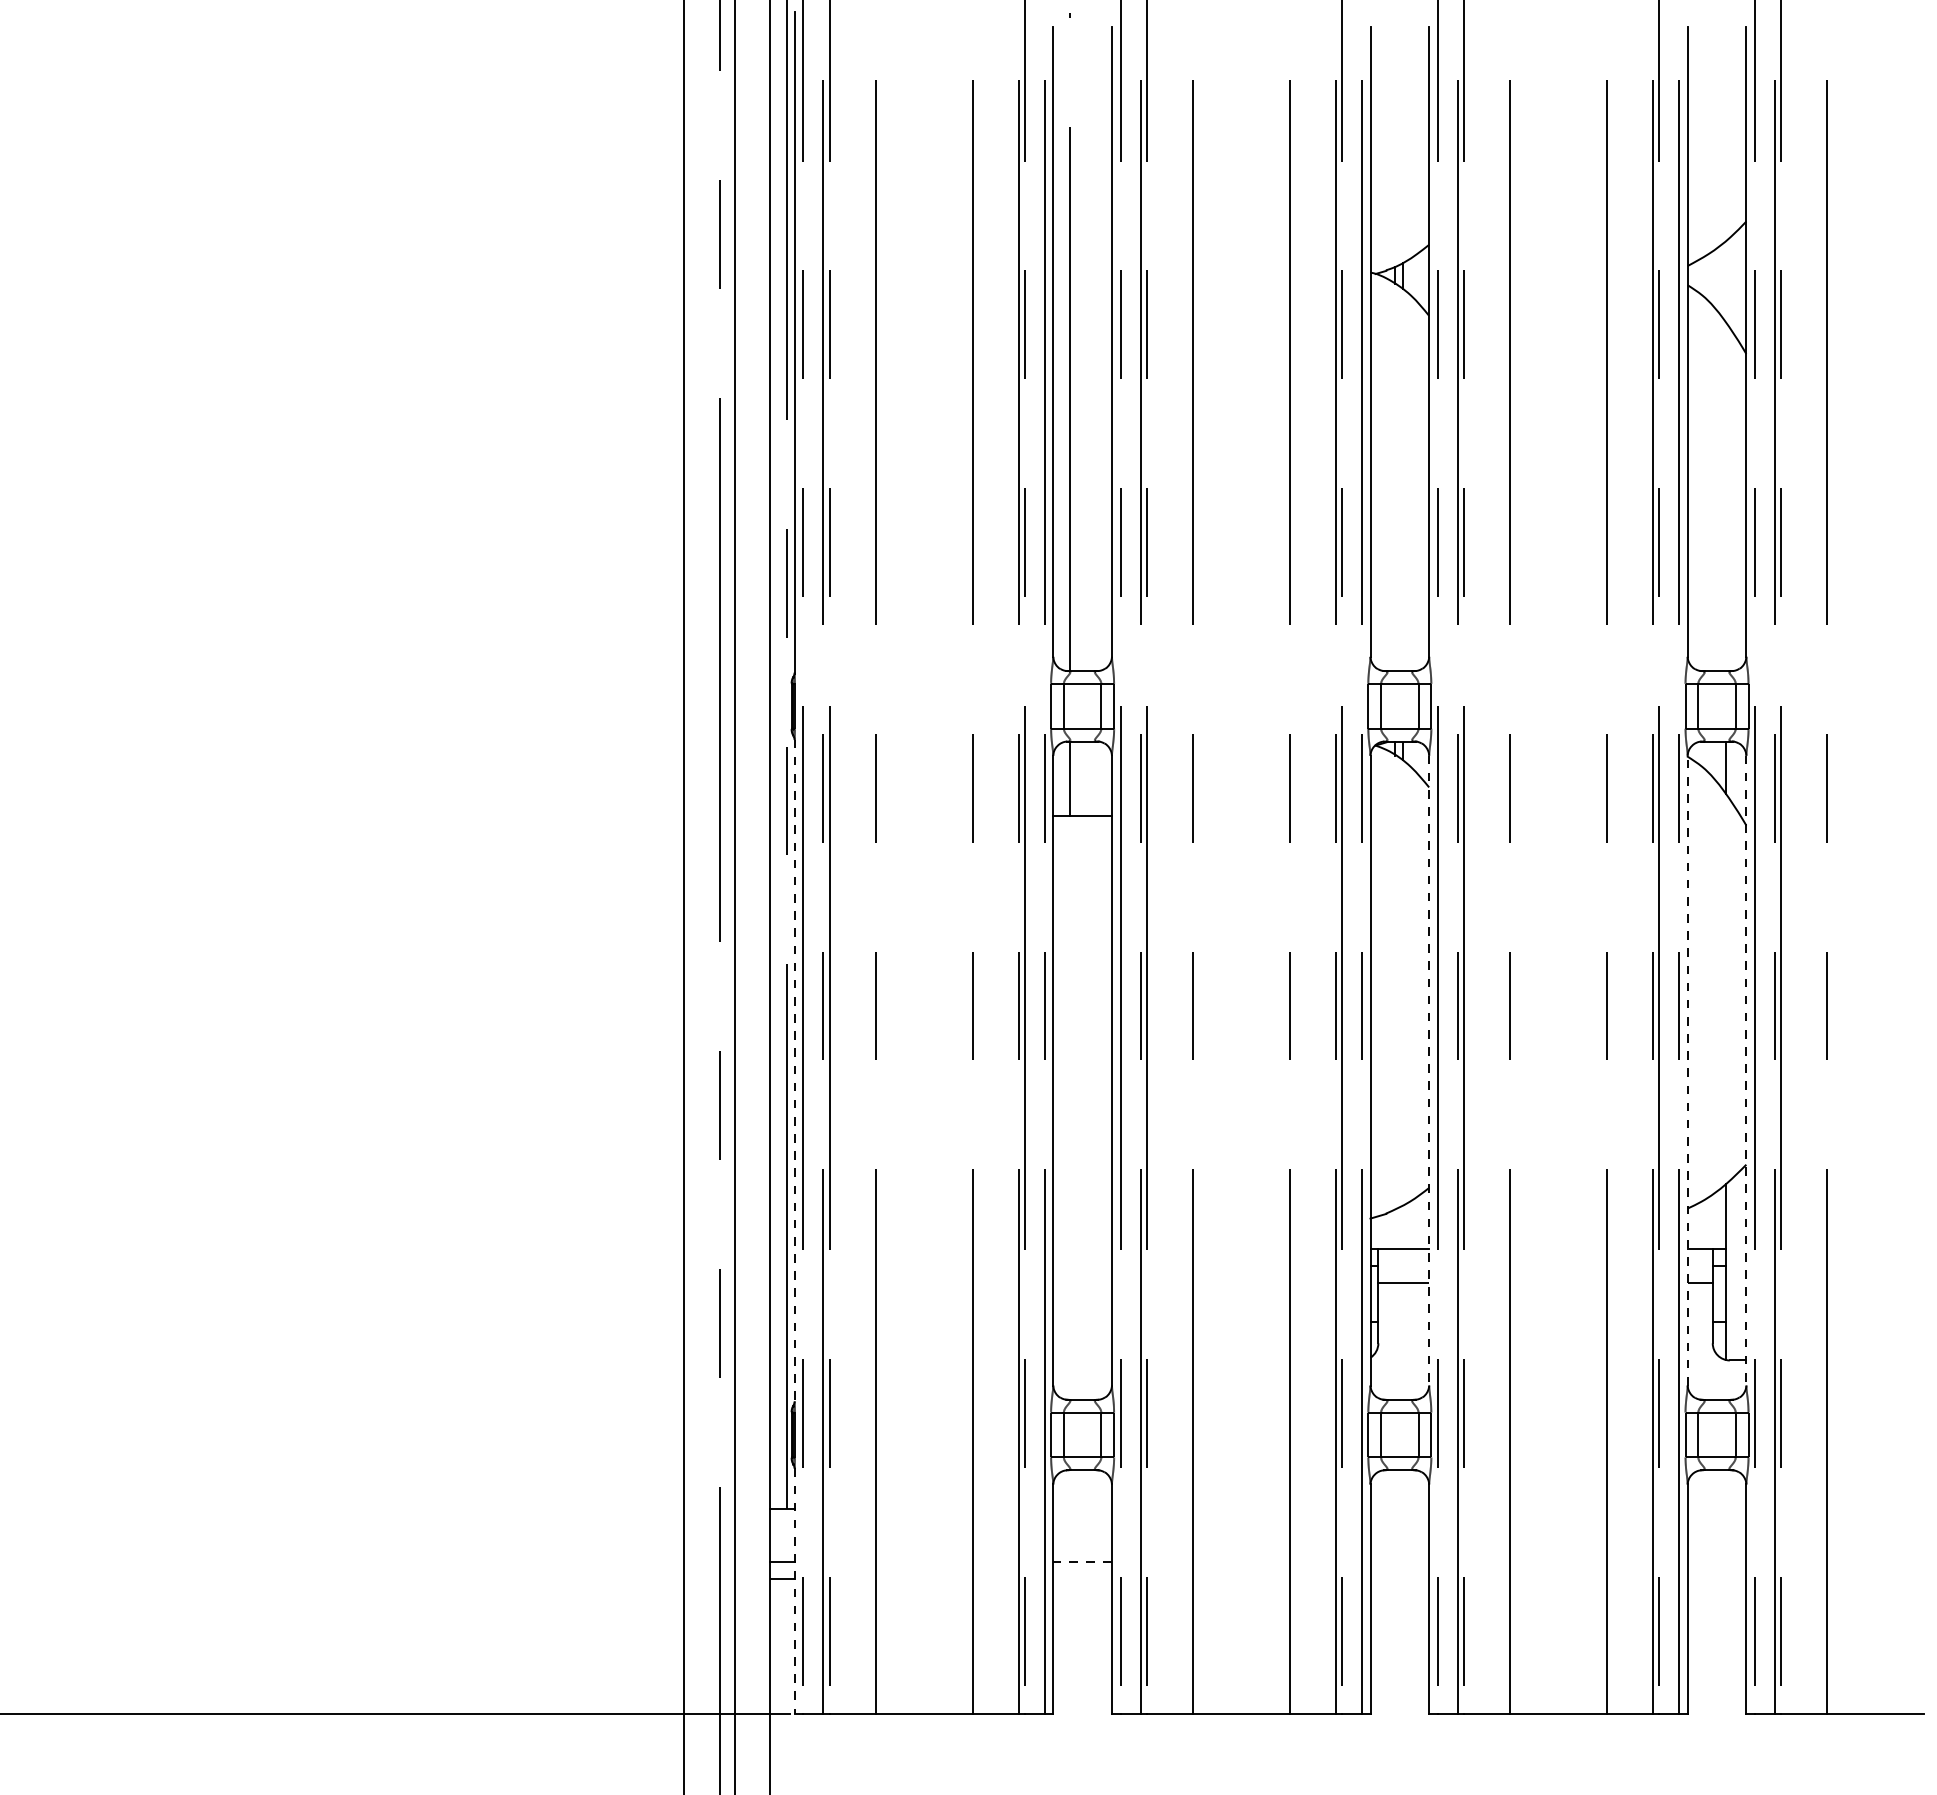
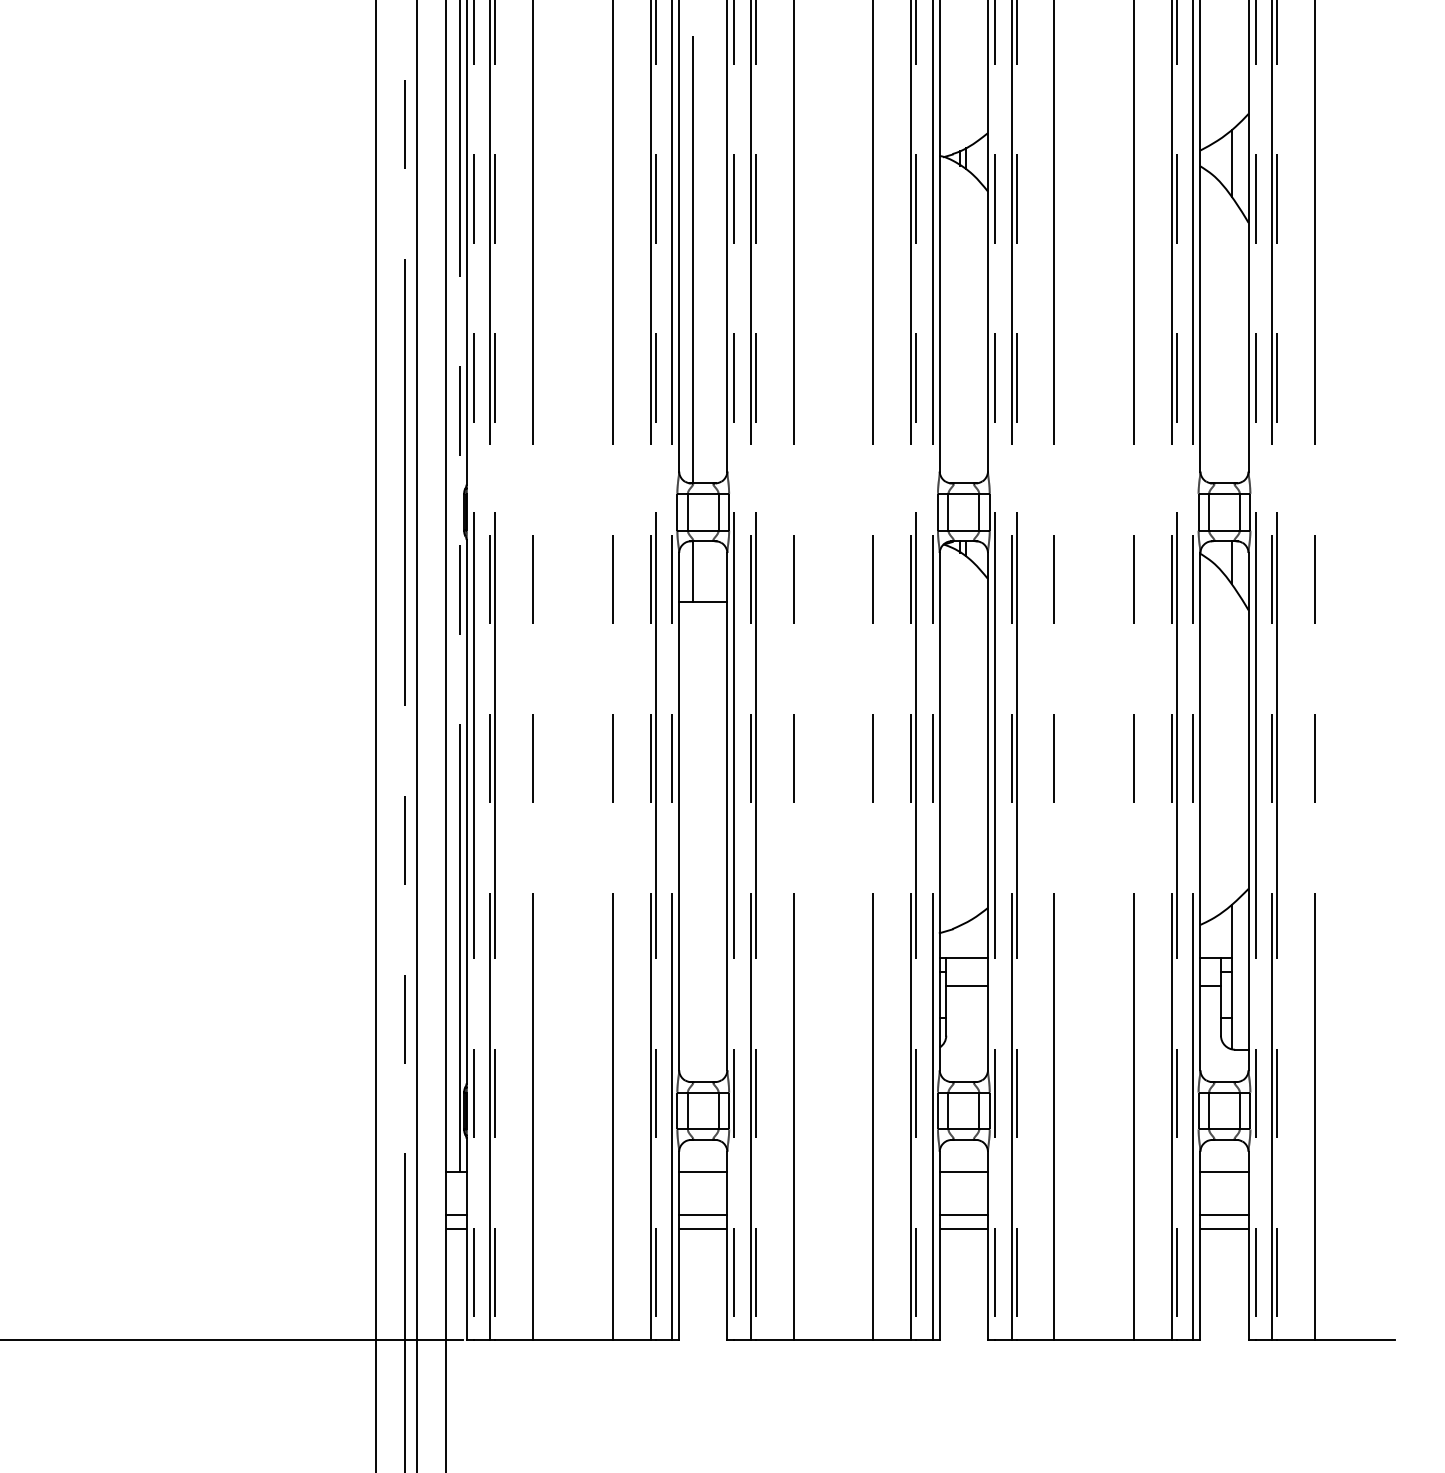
line: (1725, 281) -> (1231, 163), added
line: (794, 1070) -> (466, 811), dashed -> solid
line: (1429, 1070) -> (988, 811), dashed -> solid
line: (1687, 1070) -> (1200, 811), dashed -> solid
line: (1746, 1070) -> (1248, 811), dashed -> solid
line: (1082, 1508) -> (703, 1171), added
line: (1399, 1508) -> (963, 1171), added
line: (1716, 1508) -> (1224, 1171), added
line: (1082, 1561) -> (703, 1214), dashed -> solid
line: (1399, 1561) -> (963, 1214), added
line: (1716, 1561) -> (1224, 1214), added
line: (1082, 1579) -> (703, 1229), added
line: (1399, 1579) -> (963, 1229), added
line: (1716, 1579) -> (1224, 1229), added
line: (794, 1591) -> (466, 1239), dashed -> solid

